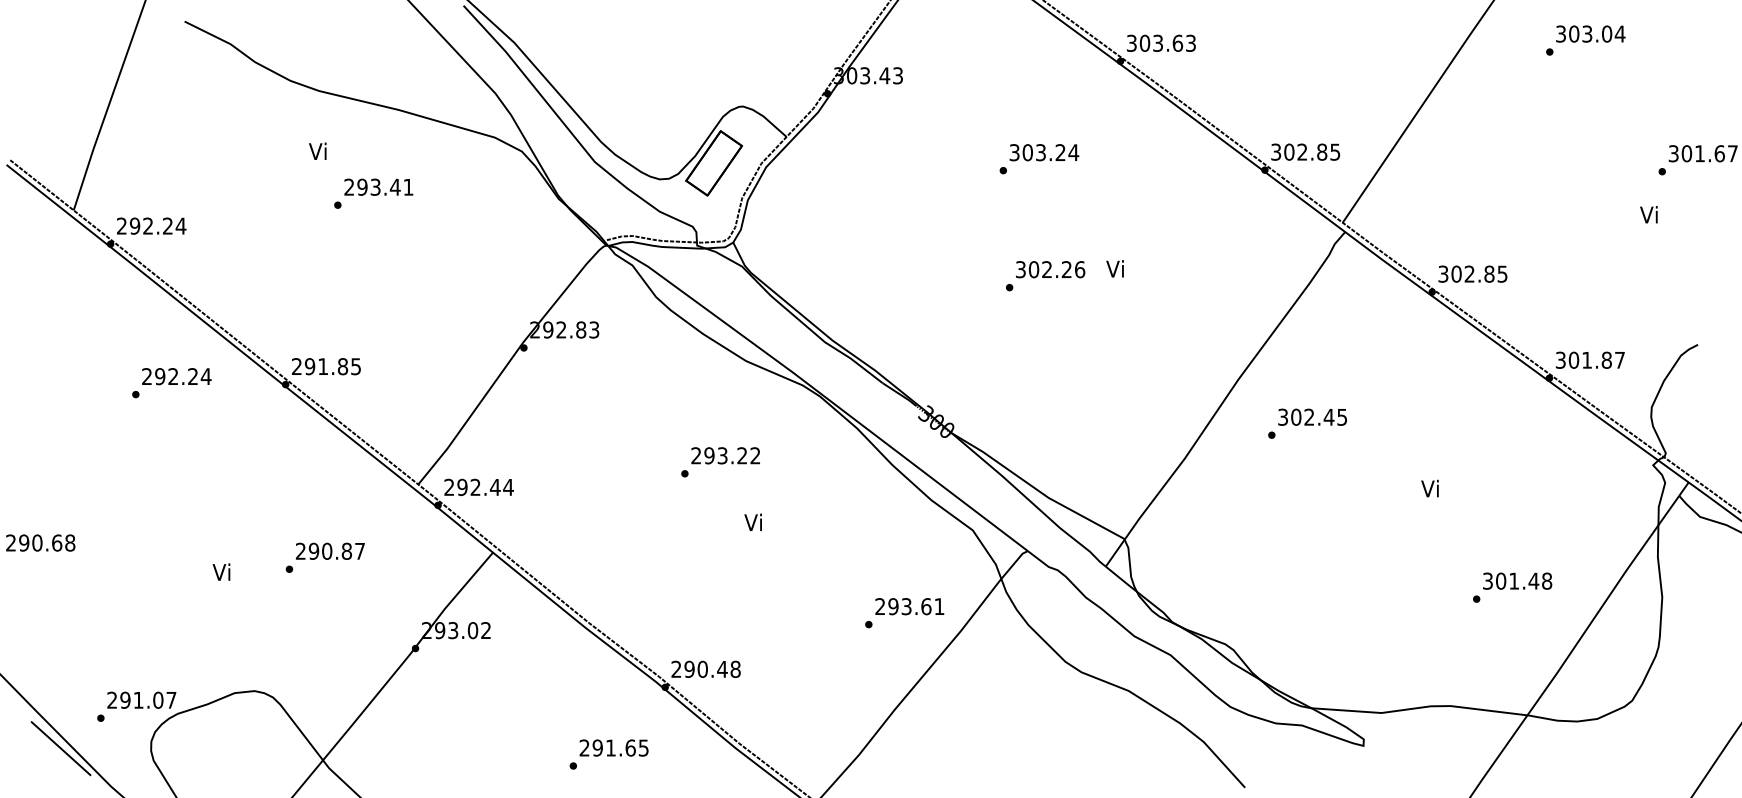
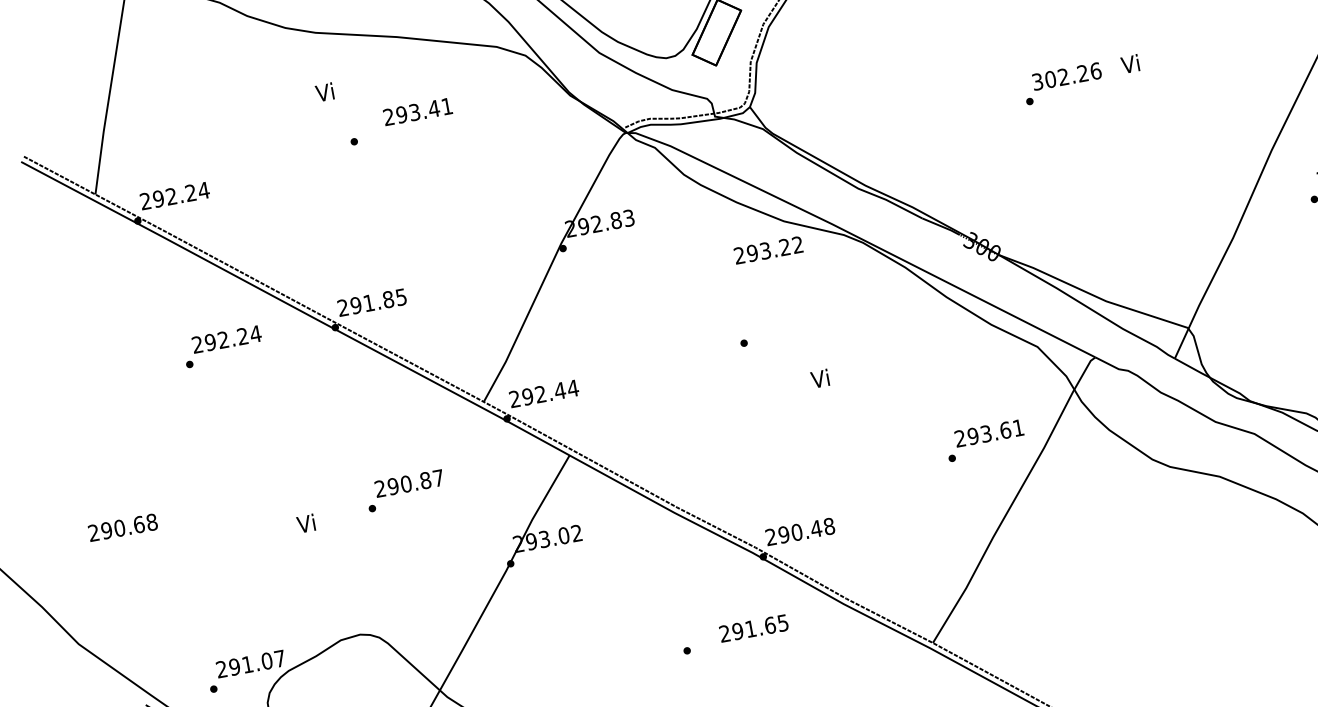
text: (378, 186) -> (417, 111), moved
text: (725, 455) -> (768, 250), moved
text: (613, 747) -> (753, 628), moved

